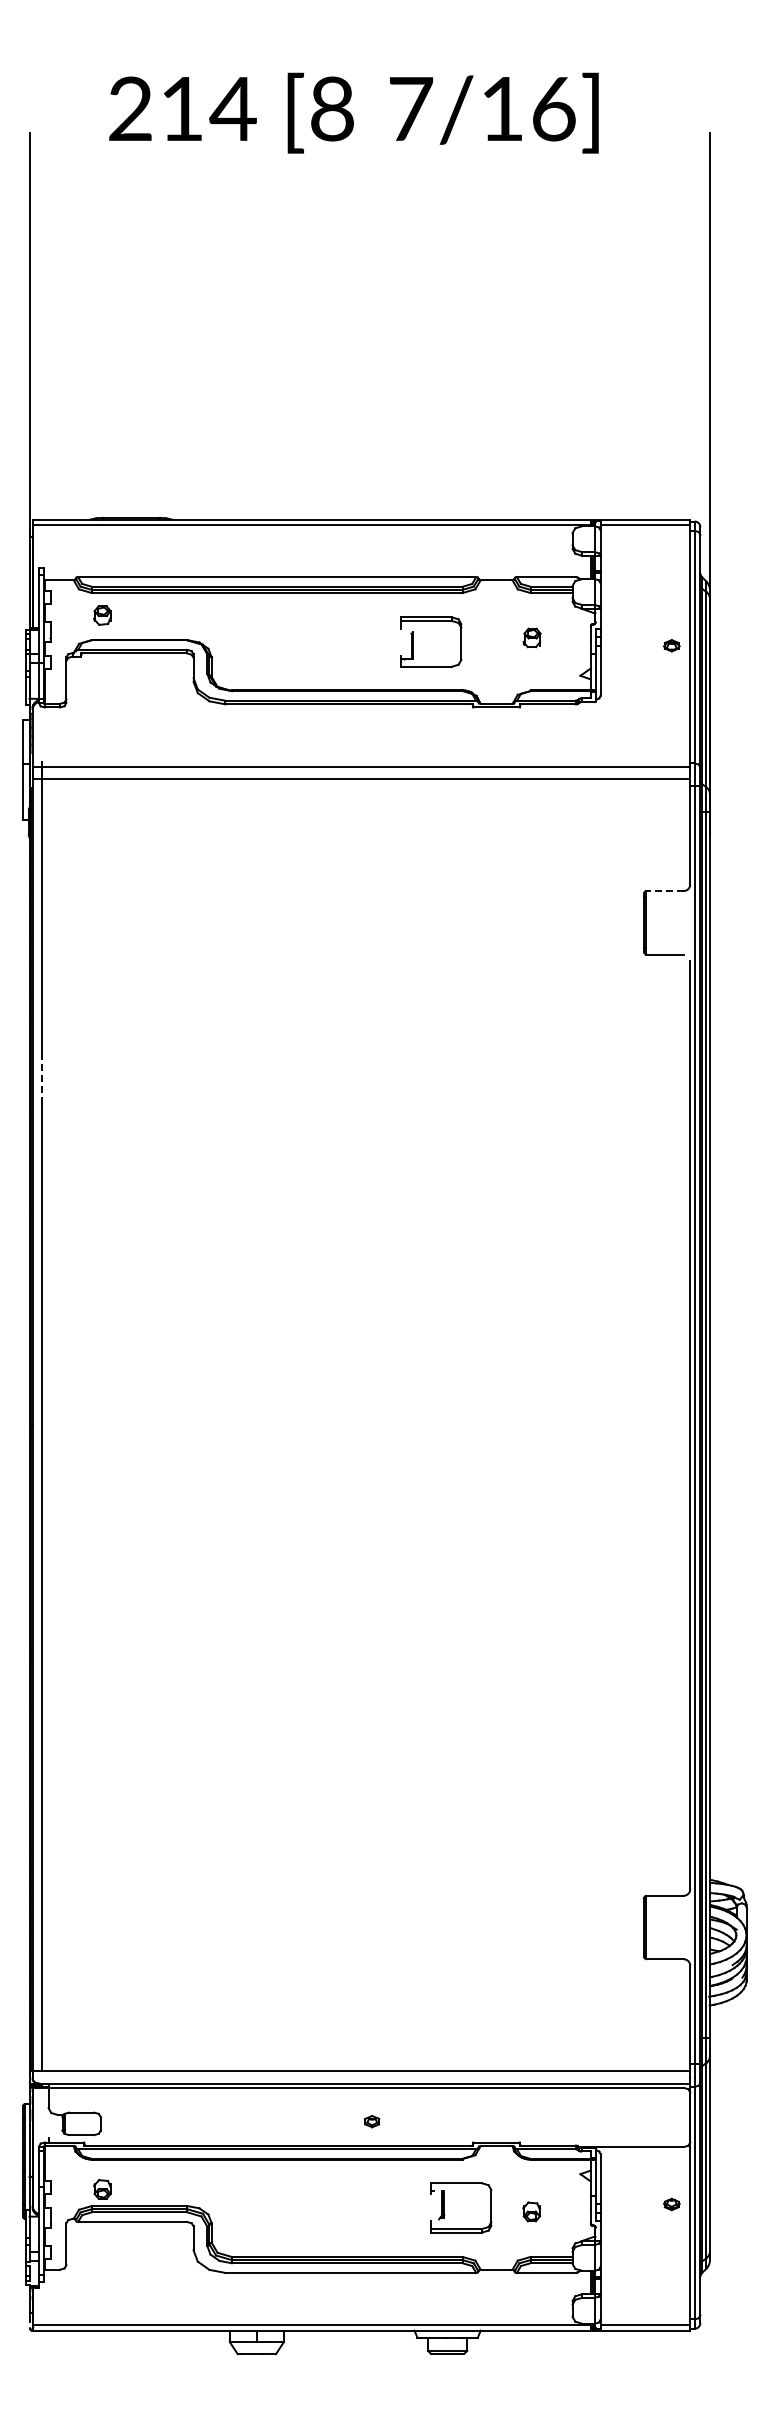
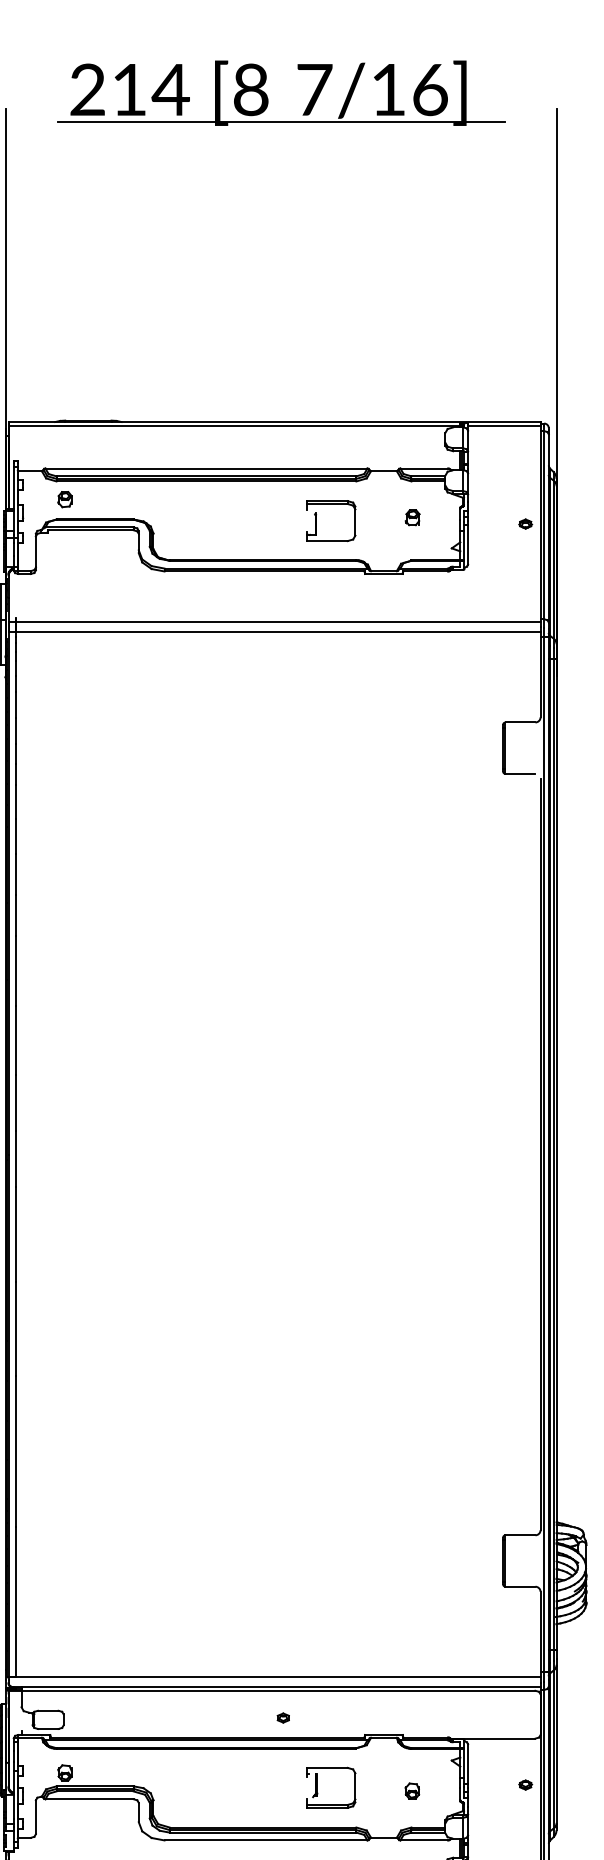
line: (369, 148) -> (281, 121), added
line: (664, 890) -> (519, 722), dashed -> solid
line: (42, 1078) -> (16, 874), dashed -> solid
part: (444, 2207) -> (317, 1787), moved

